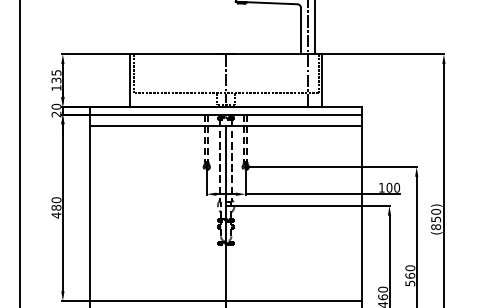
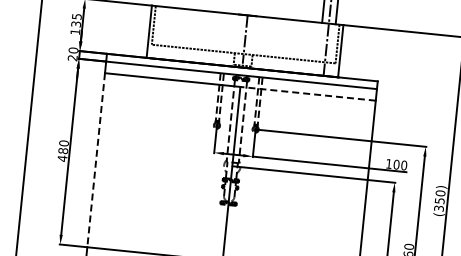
line: (293, 126) -> (307, 94), solid -> dashed
line: (90, 214) -> (96, 161), solid -> dashed
text: (436, 226) -> (439, 207), (850) -> (350)

